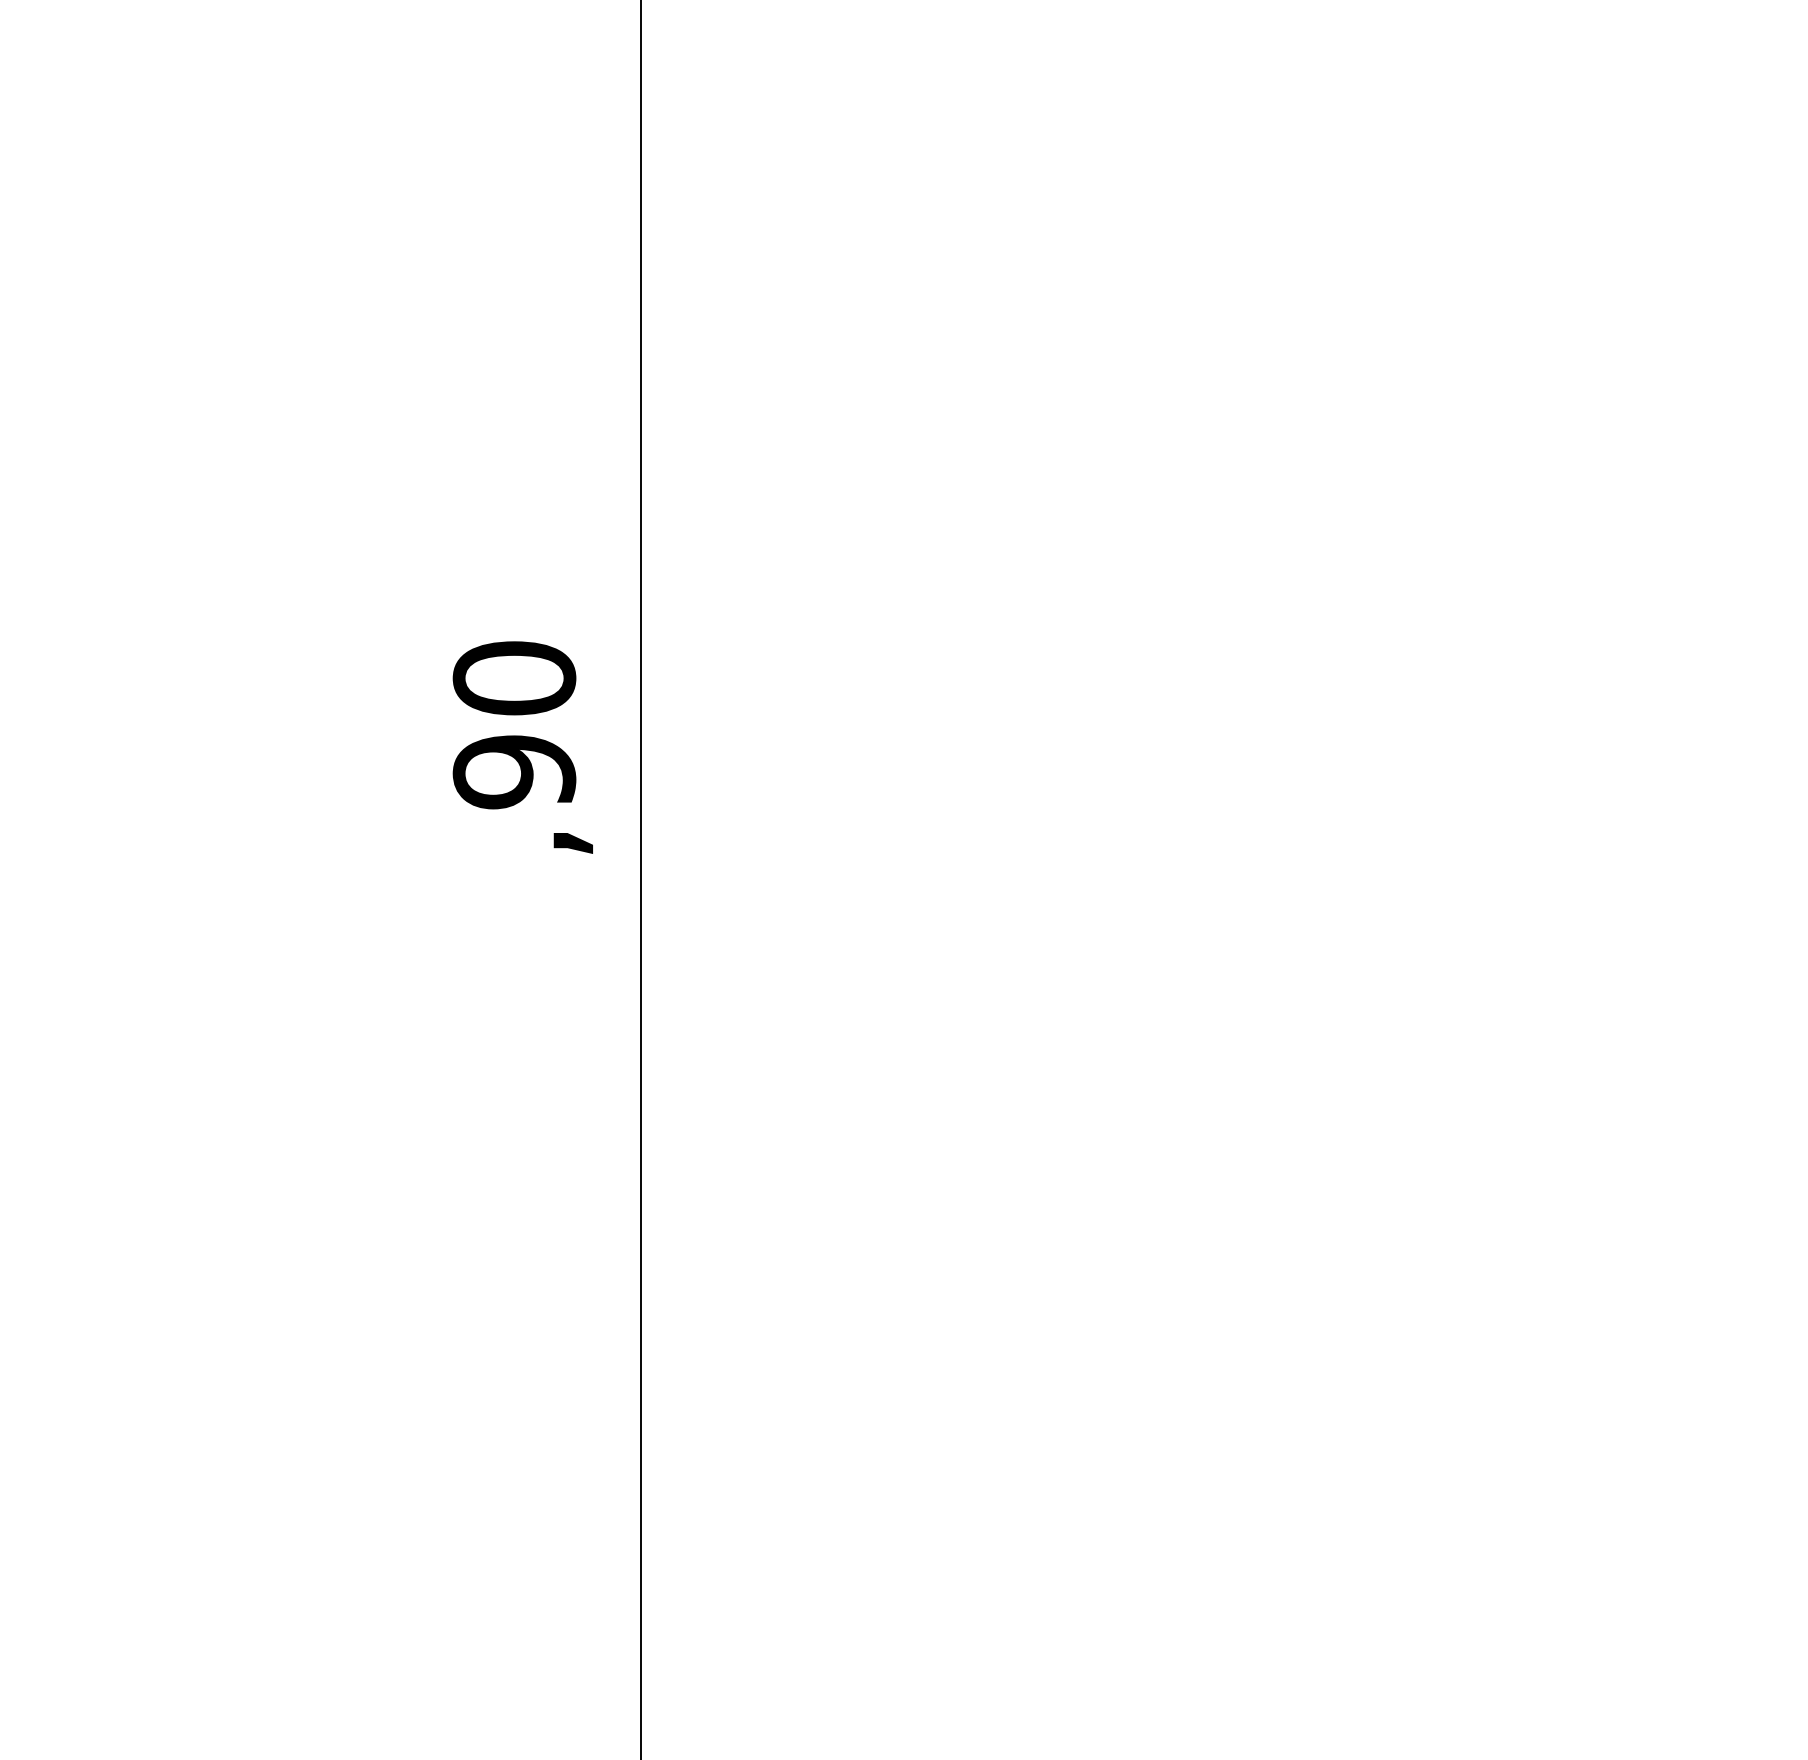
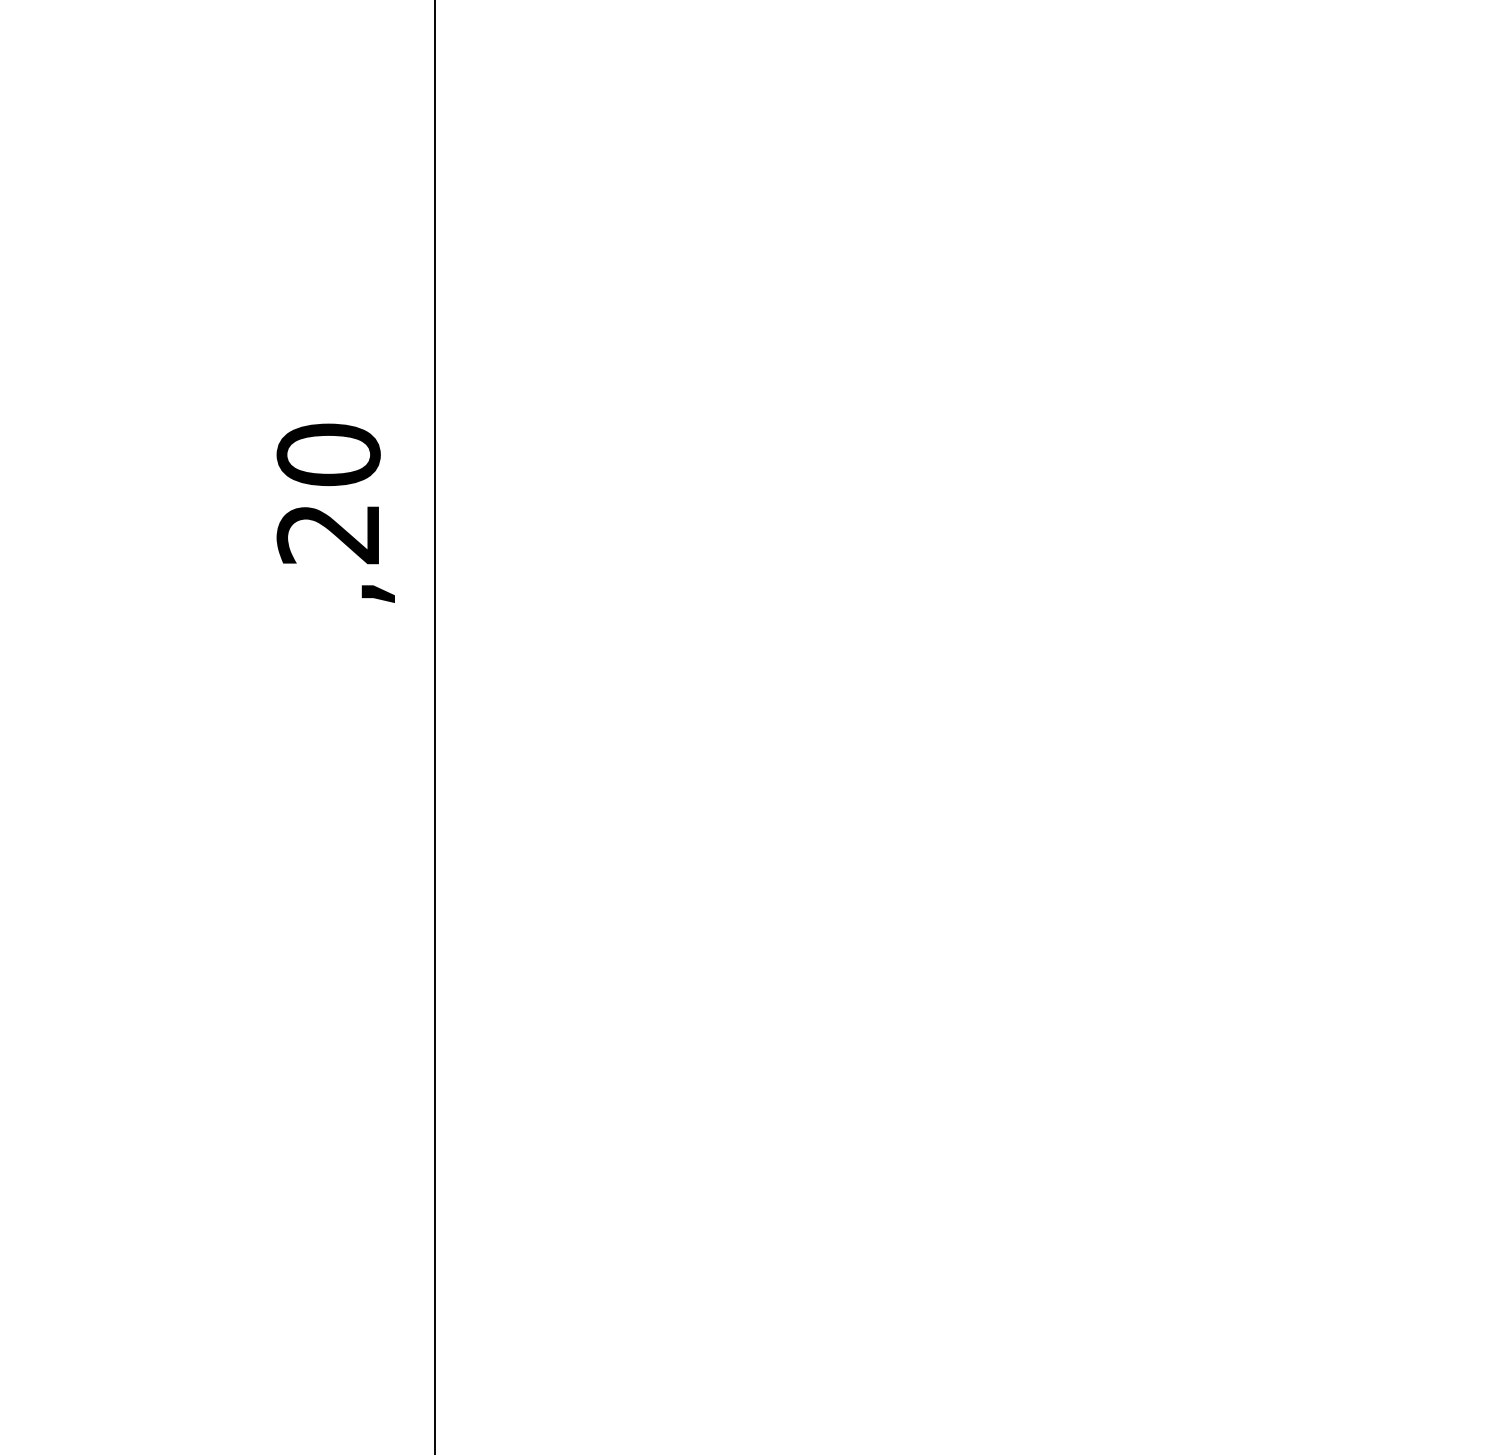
text: (514, 772) -> (328, 534), ,90 -> ,20

